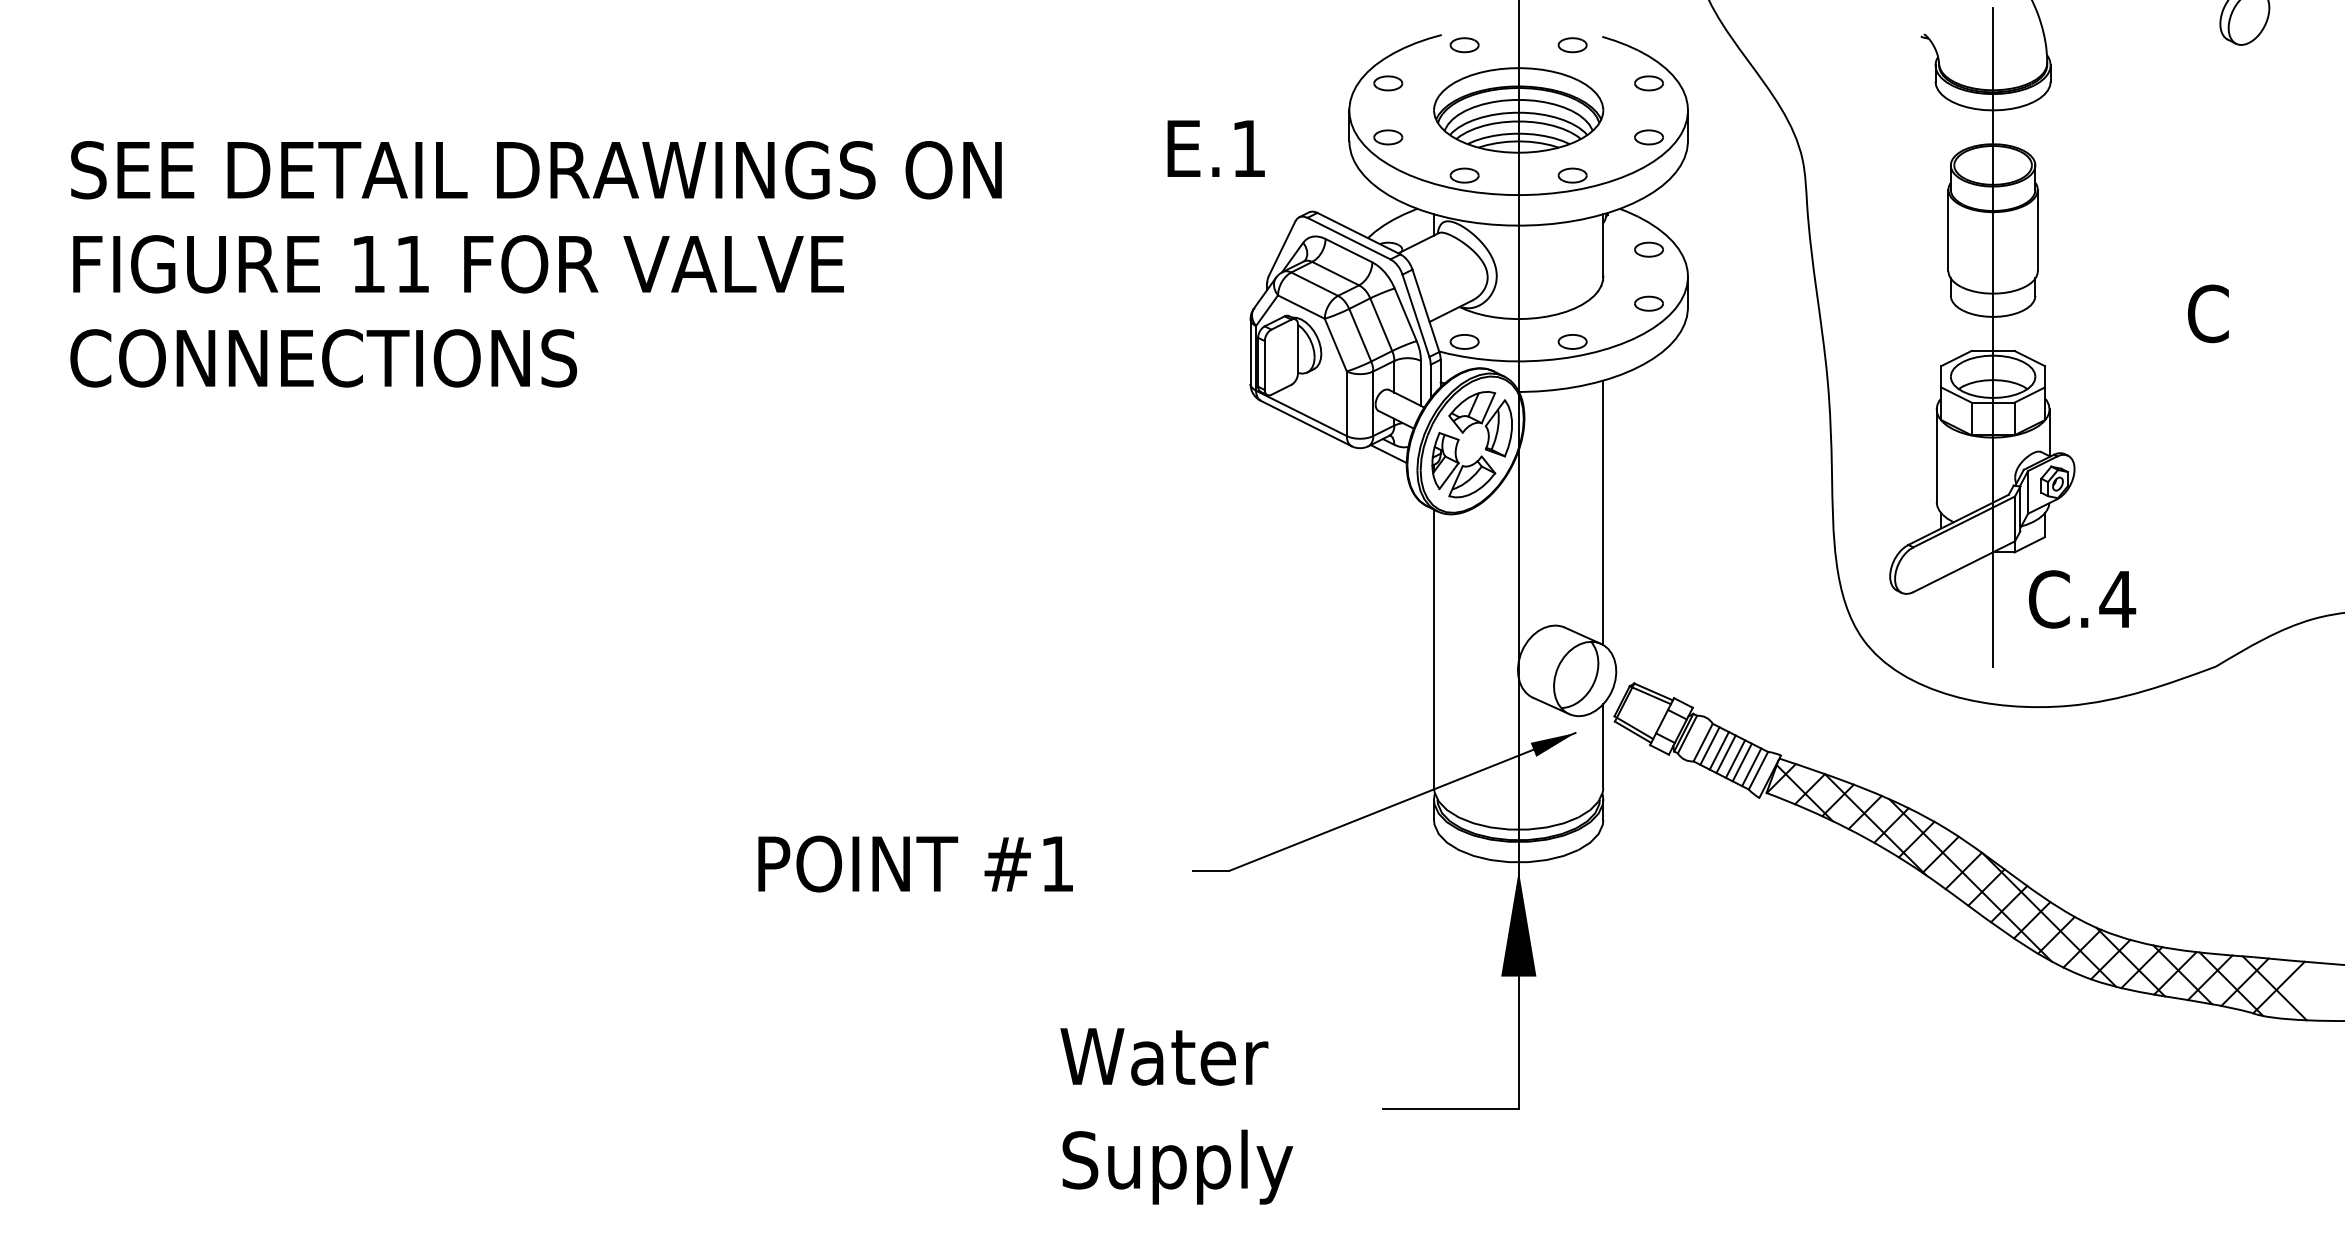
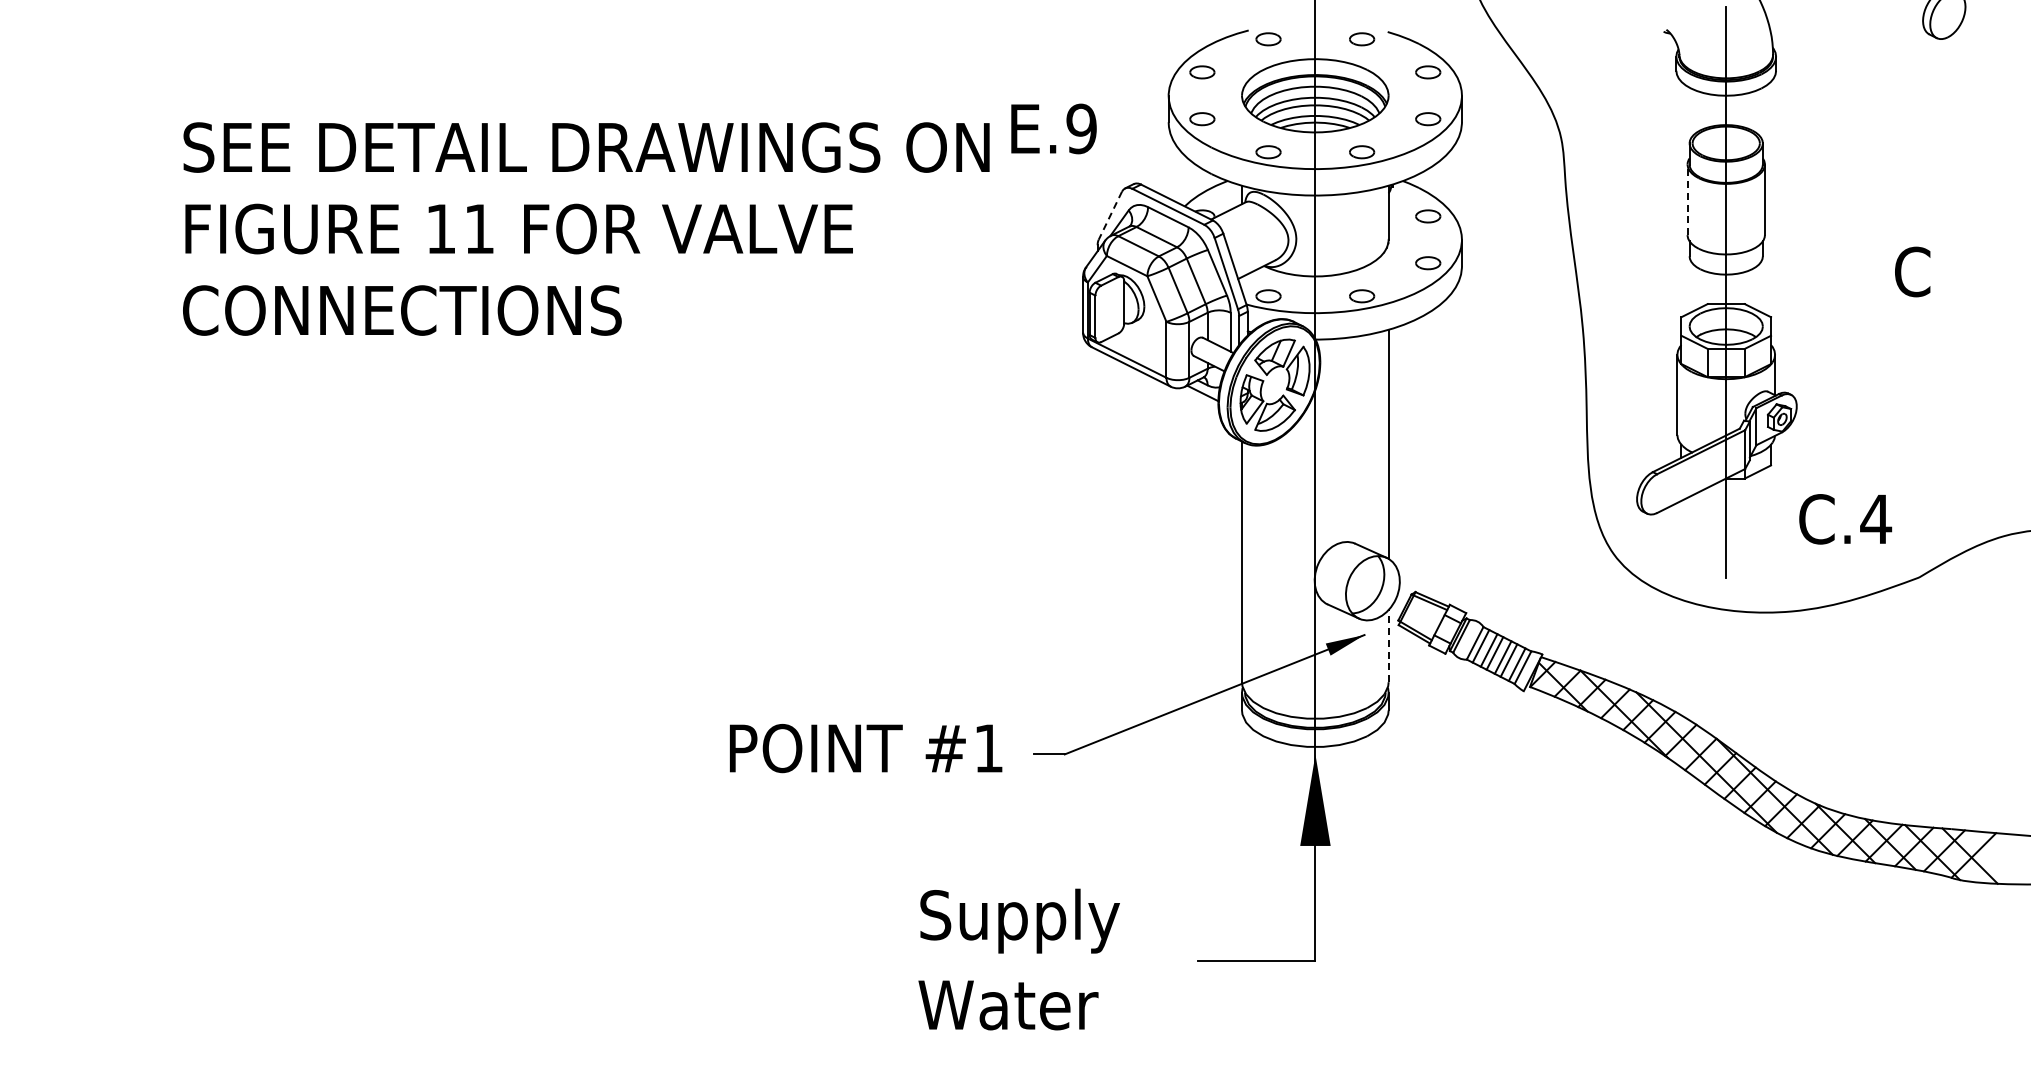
text: (1248, 148) -> (1081, 128), E.1 -> E.9
line: (1948, 230) -> (1687, 199), solid -> dashed
line: (1282, 248) -> (1110, 215), solid -> dashed
text: (536, 263) -> (586, 228), moved
text: (2082, 599) -> (1845, 519), moved
line: (1603, 745) -> (1388, 645), solid -> dashed
text: (916, 864) -> (866, 748), moved
text: (1175, 1062) -> (1018, 920), Water -> Supply
text: (1175, 1166) -> (1018, 1010), Supply -> Water

